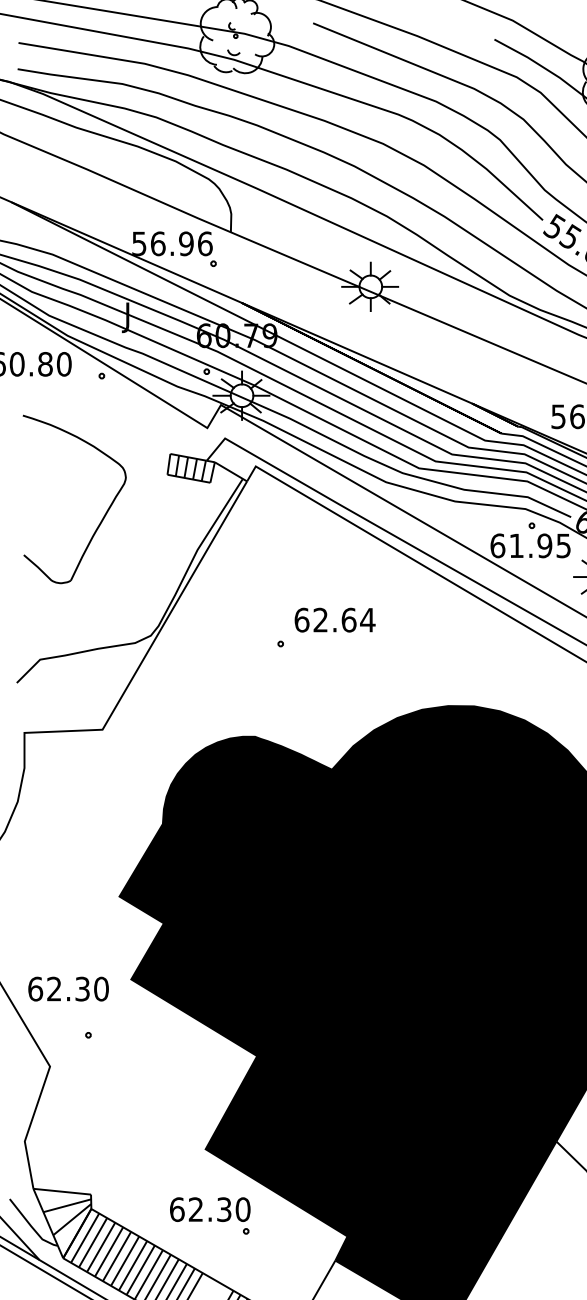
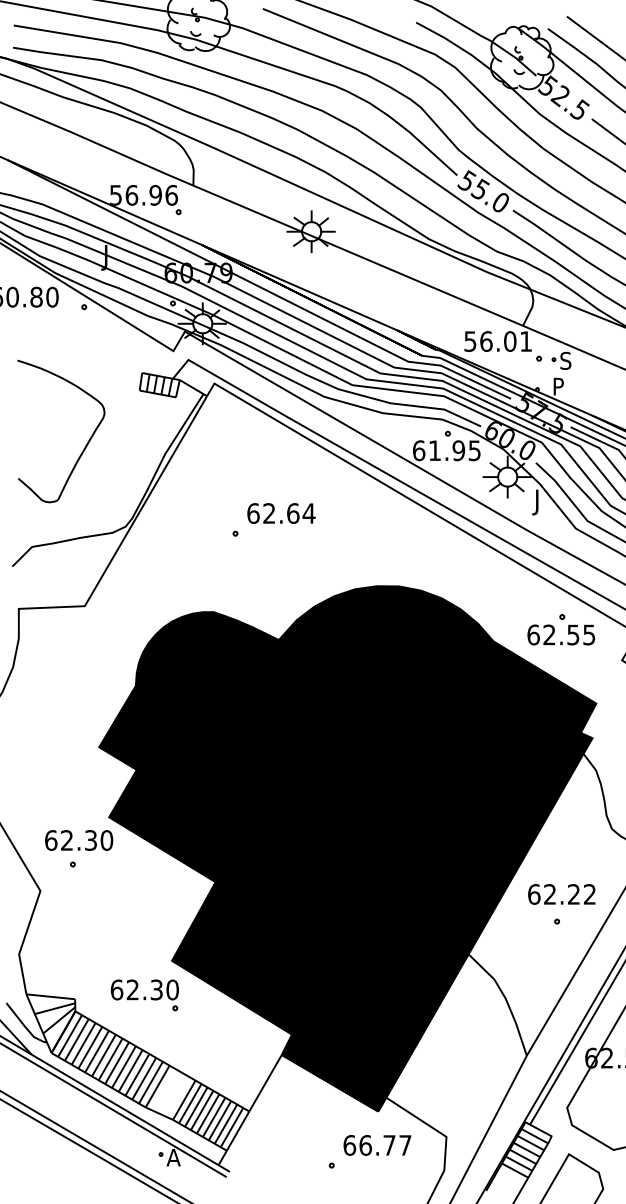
part: (104, 513) -> (86, 443), moved
text: (69, 989) -> (79, 840), moved
part: (209, 1216) -> (144, 995), moved

